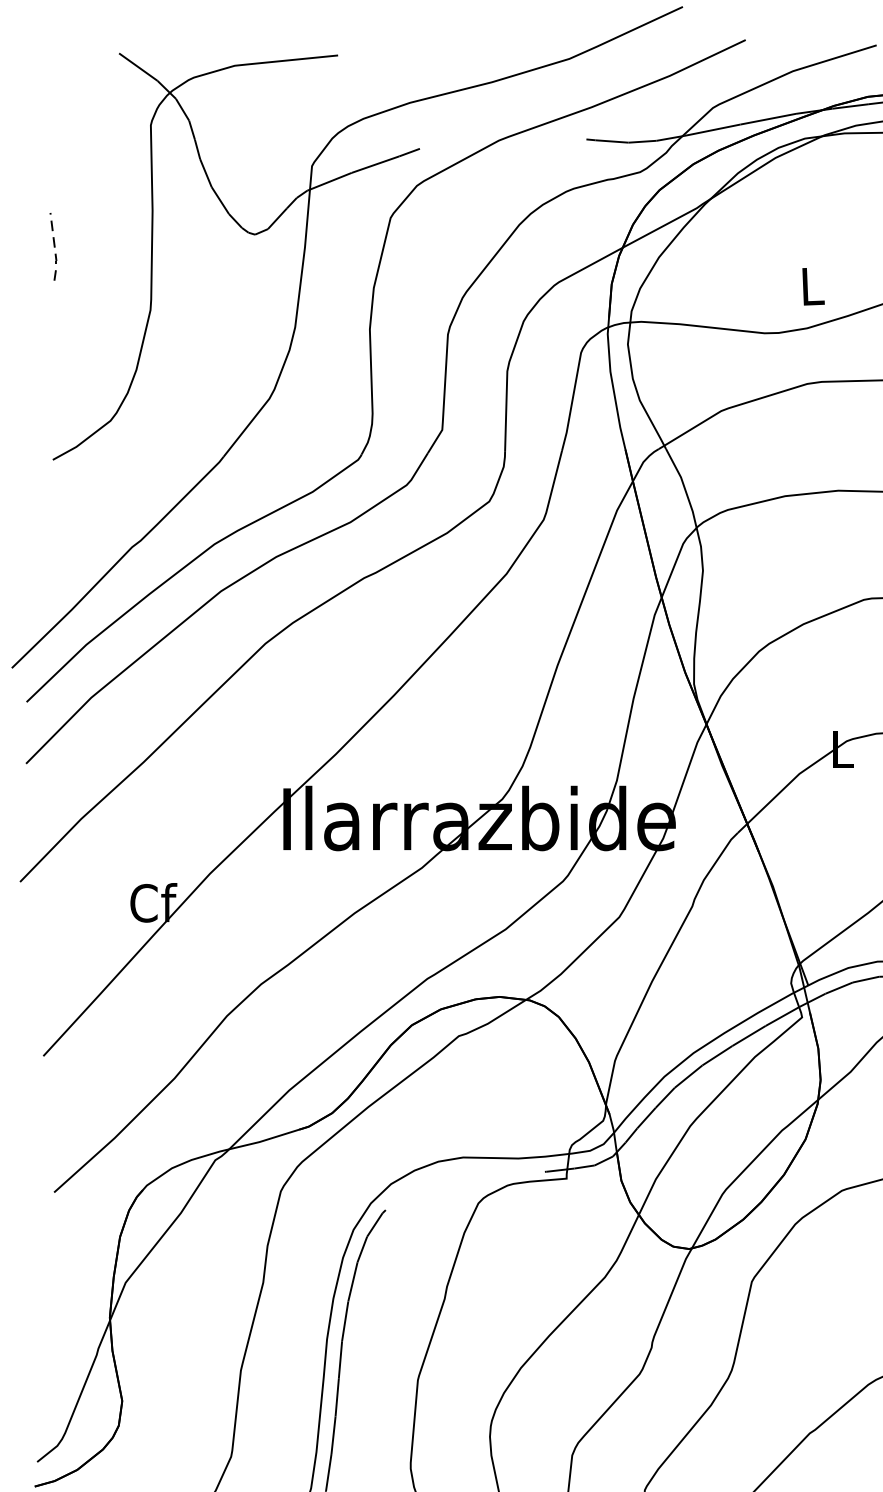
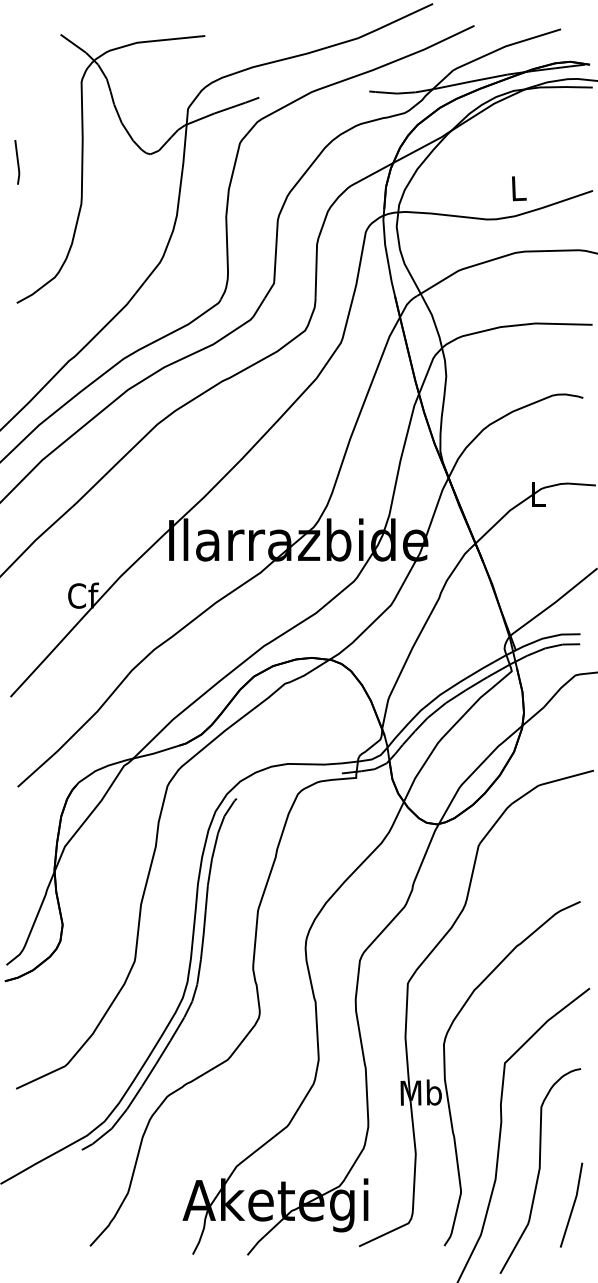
line: (55, 248) -> (18, 163), dashed -> solid

